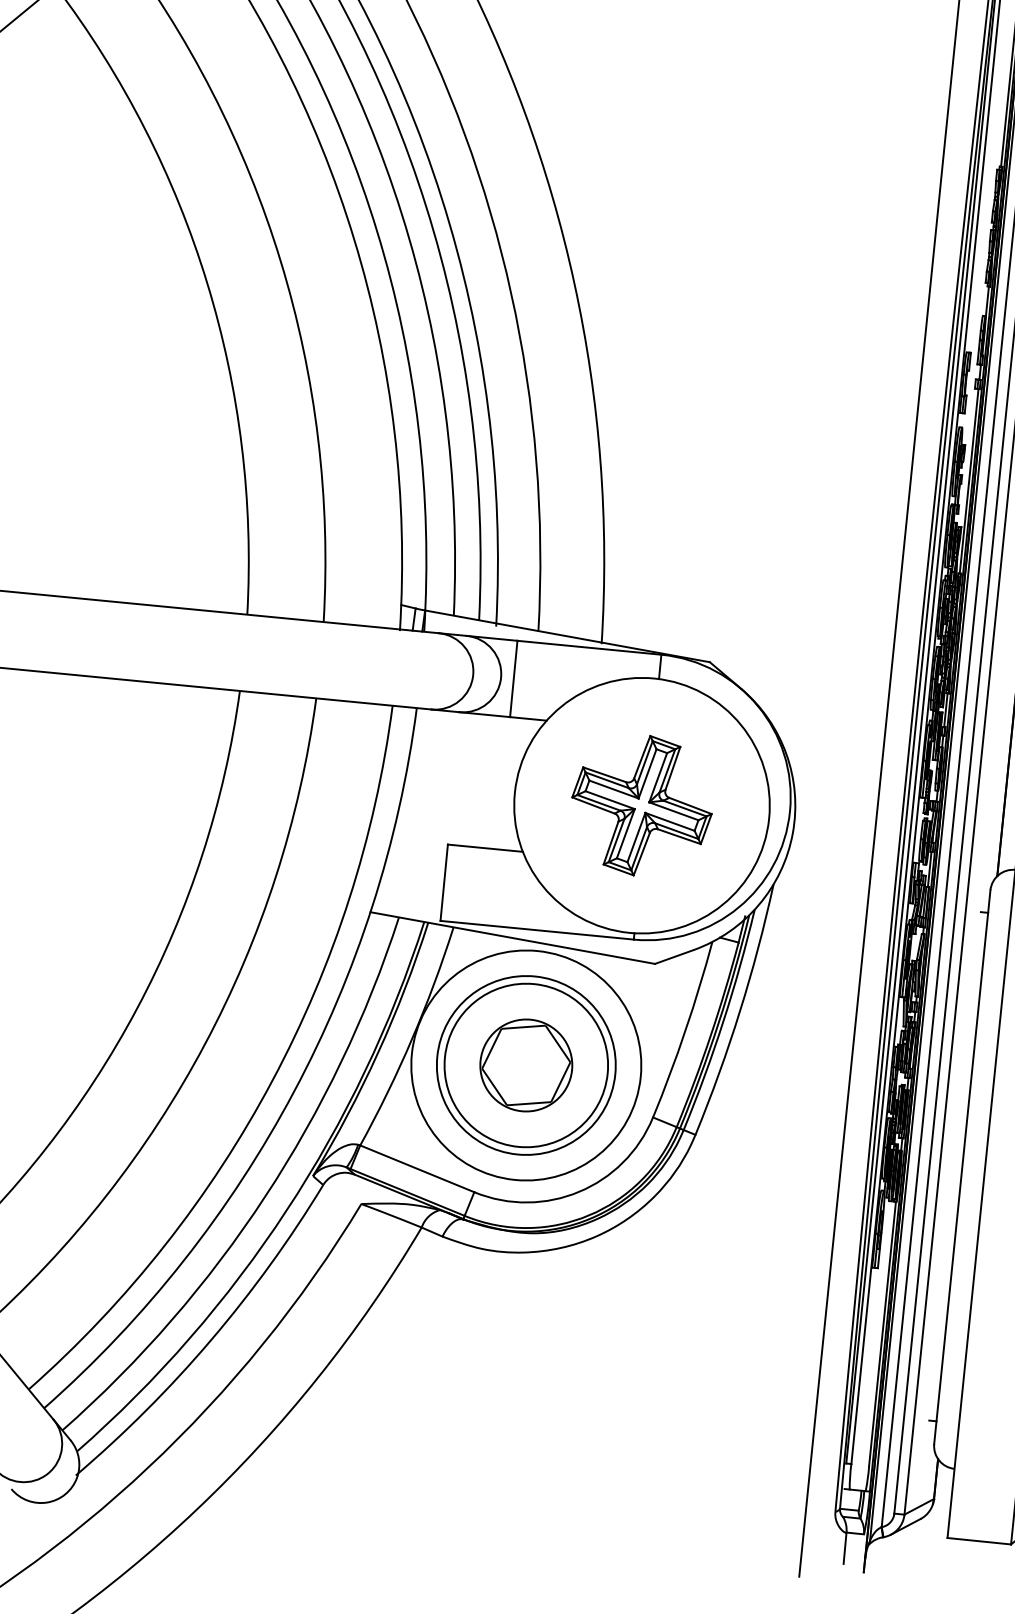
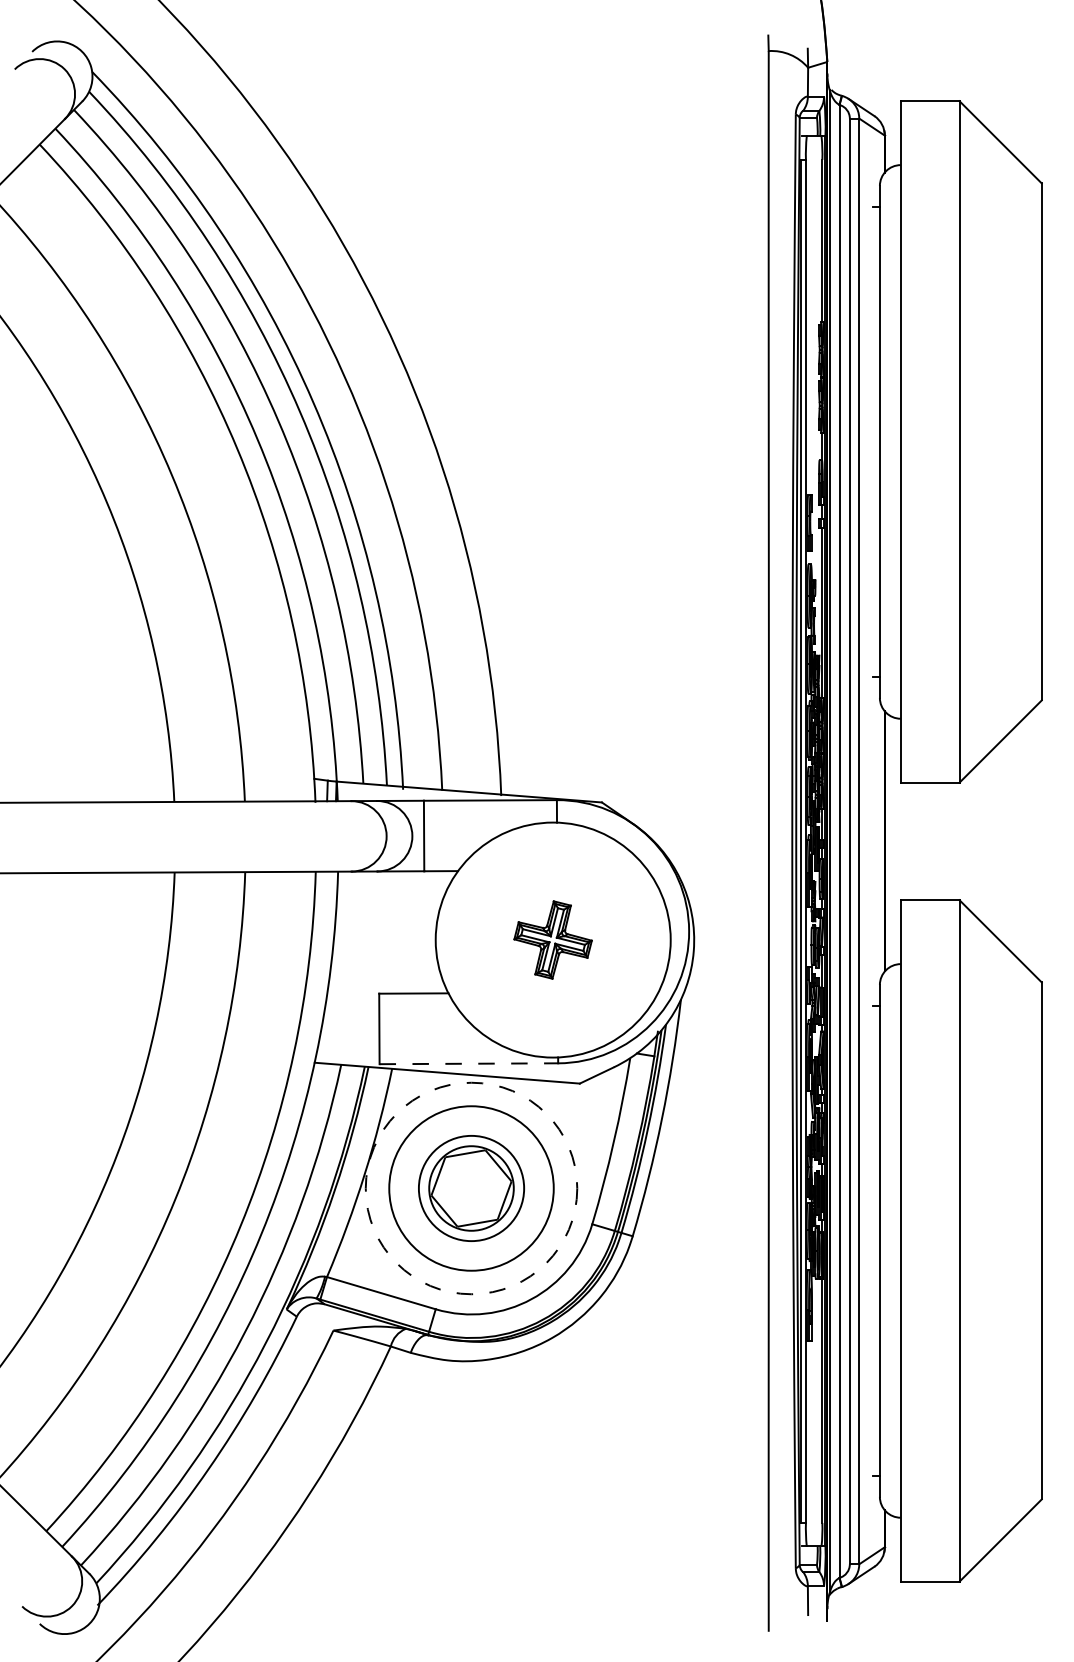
part: (641, 805) -> (552, 939), size x0.6
line: (537, 930) -> (469, 1063), solid -> dashed
circle: (526, 1065) -> (471, 1188), size x0.7
circle: (526, 1065) -> (471, 1188), solid -> dashed

